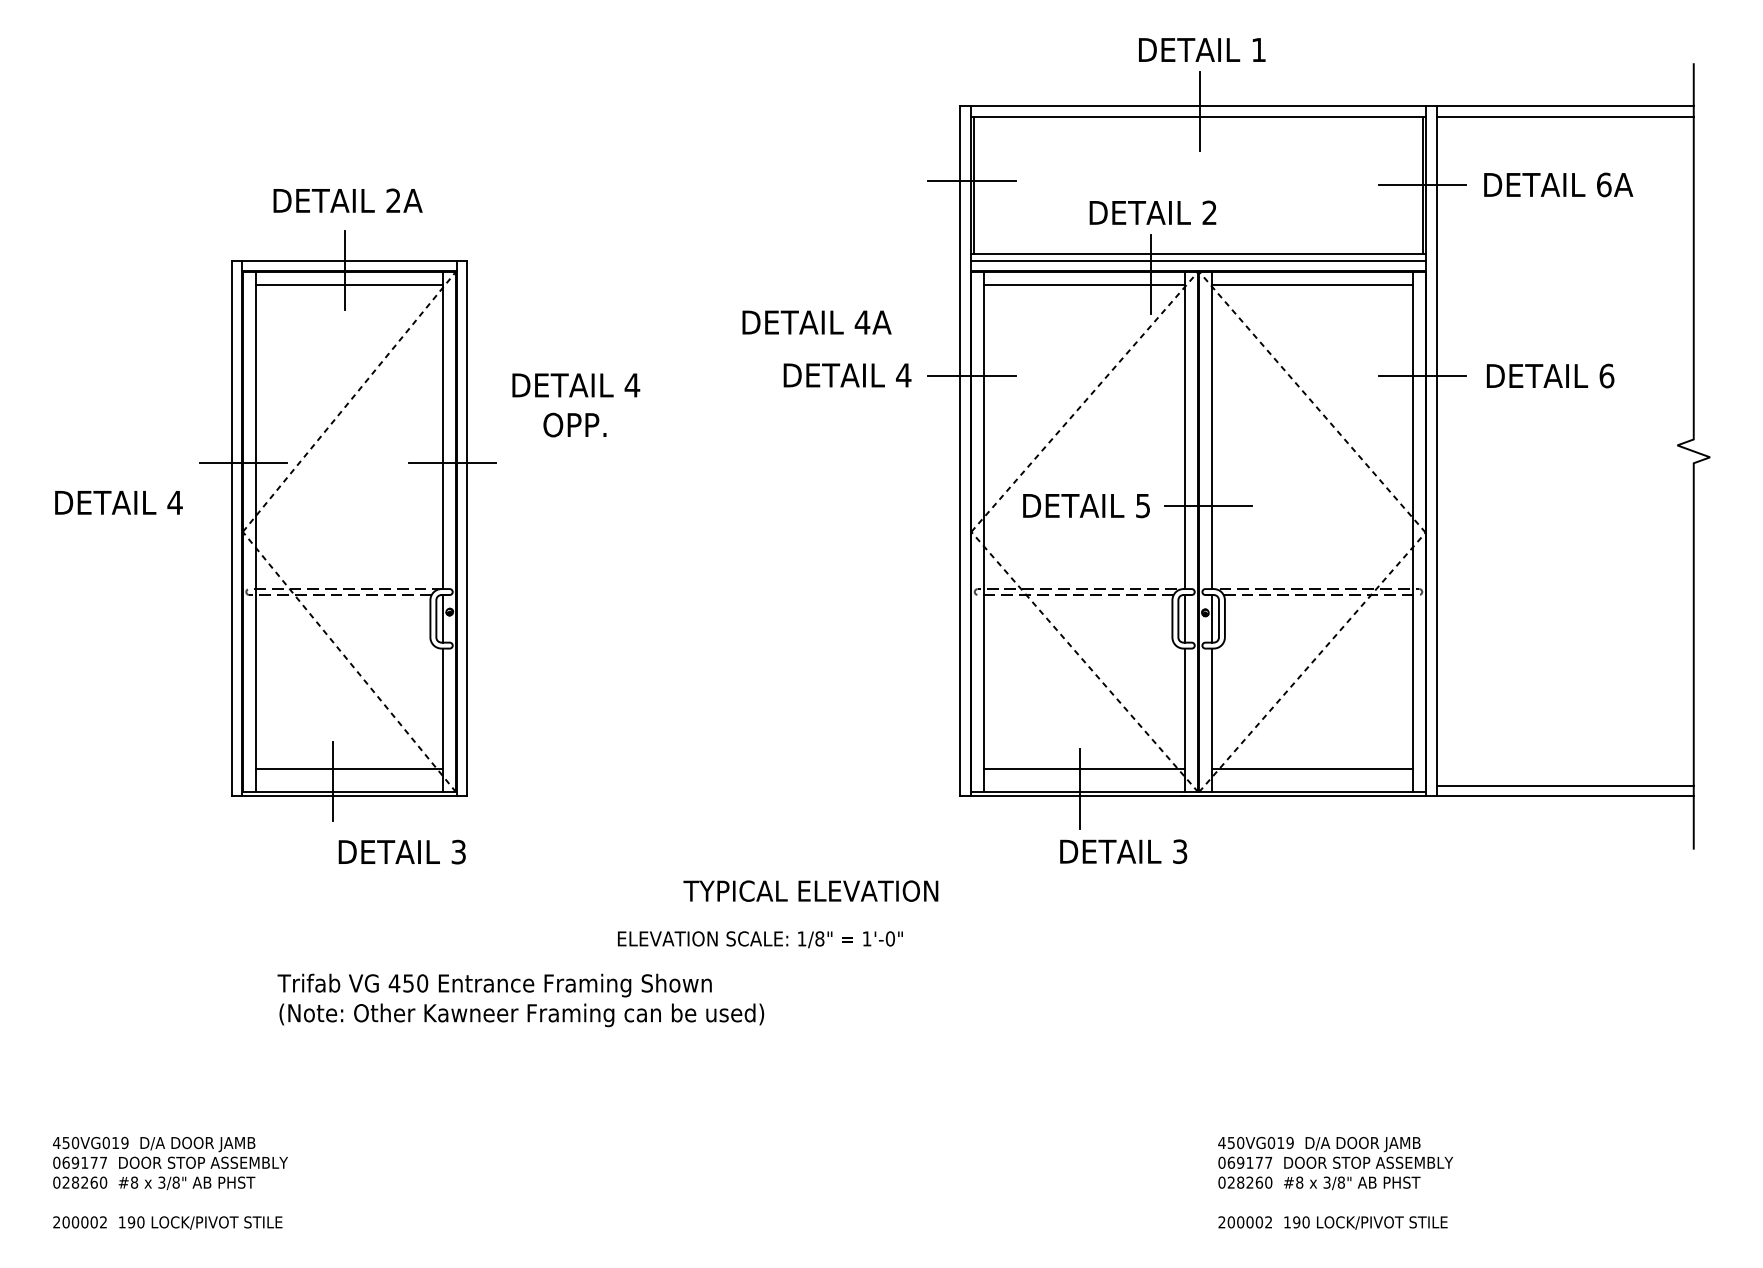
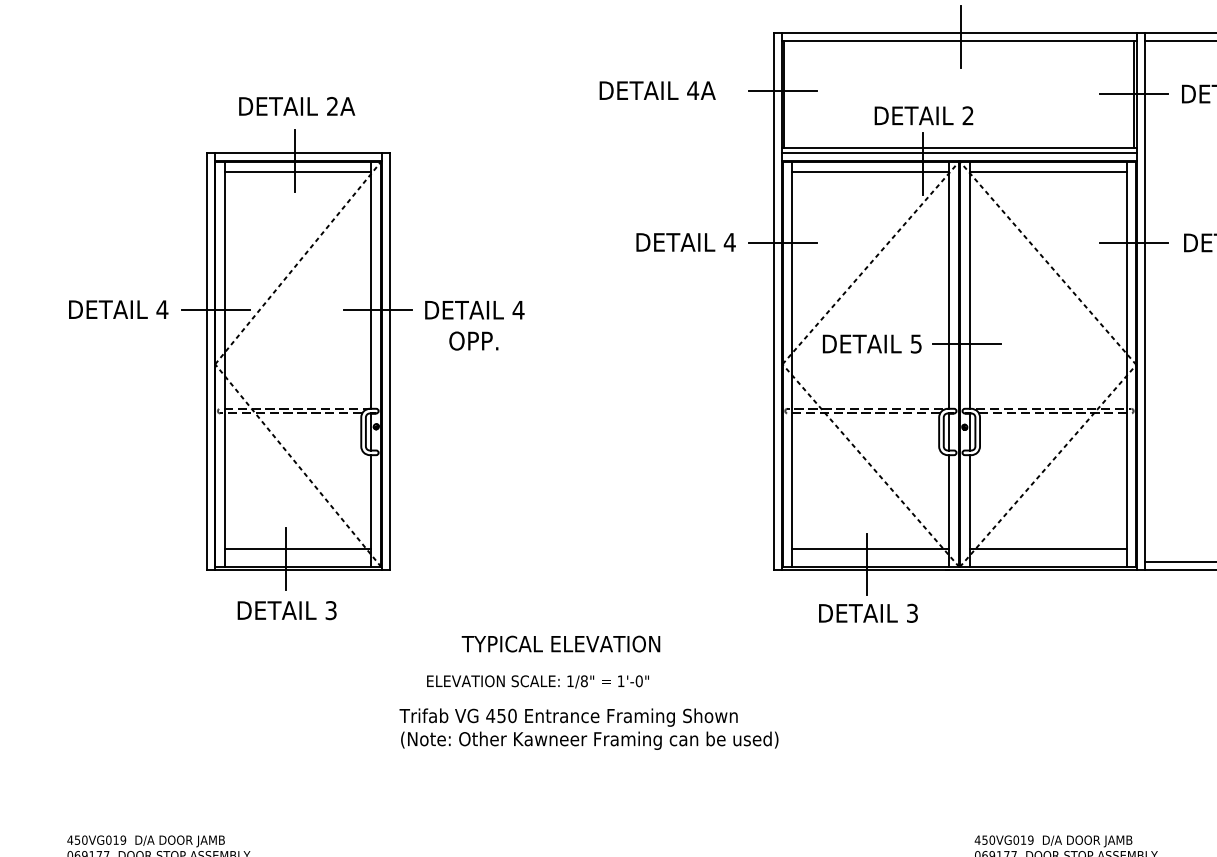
text: (816, 322) -> (657, 90), moved
text: (576, 405) -> (475, 325), moved
text: (118, 502) -> (118, 309), moved
text: (401, 851) -> (286, 610), moved
text: (1123, 851) -> (868, 613), moved
text: (810, 890) -> (560, 643), moved
text: (760, 939) -> (538, 681), moved
text: (520, 1000) -> (588, 729), moved

